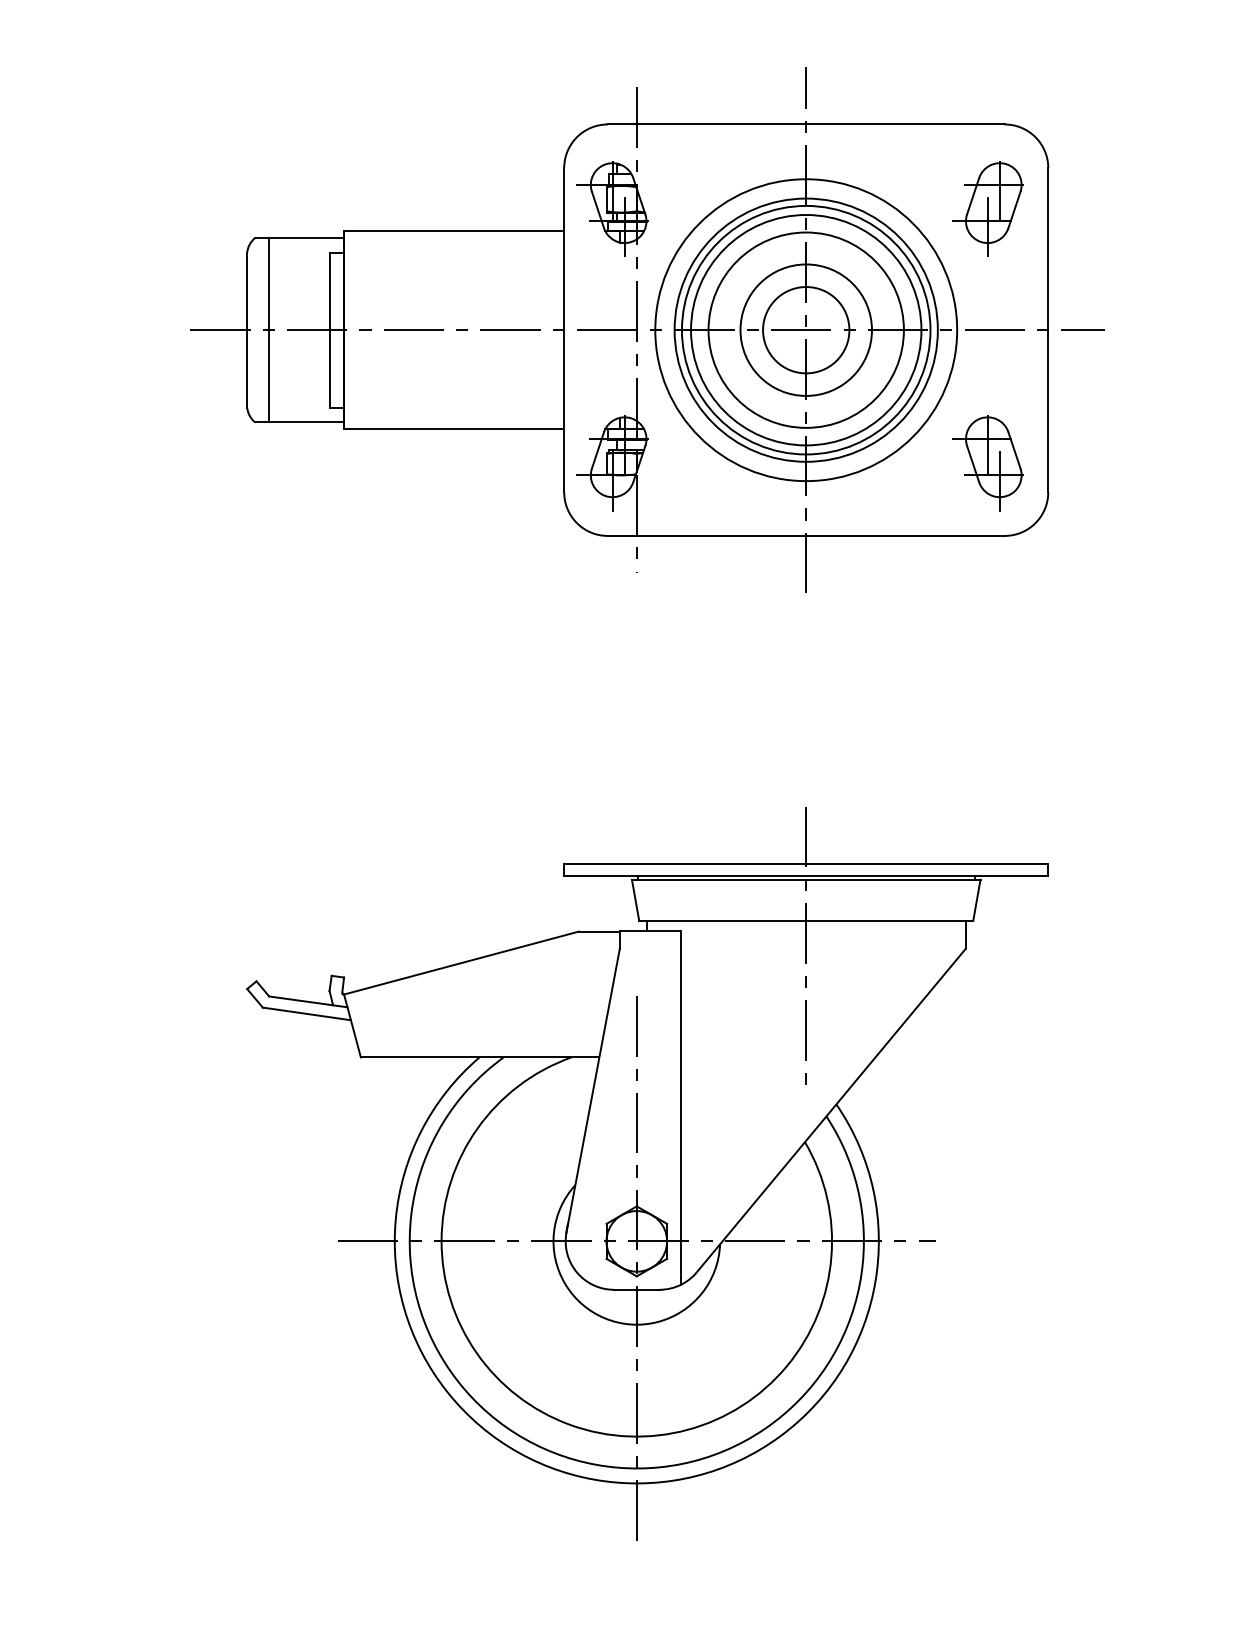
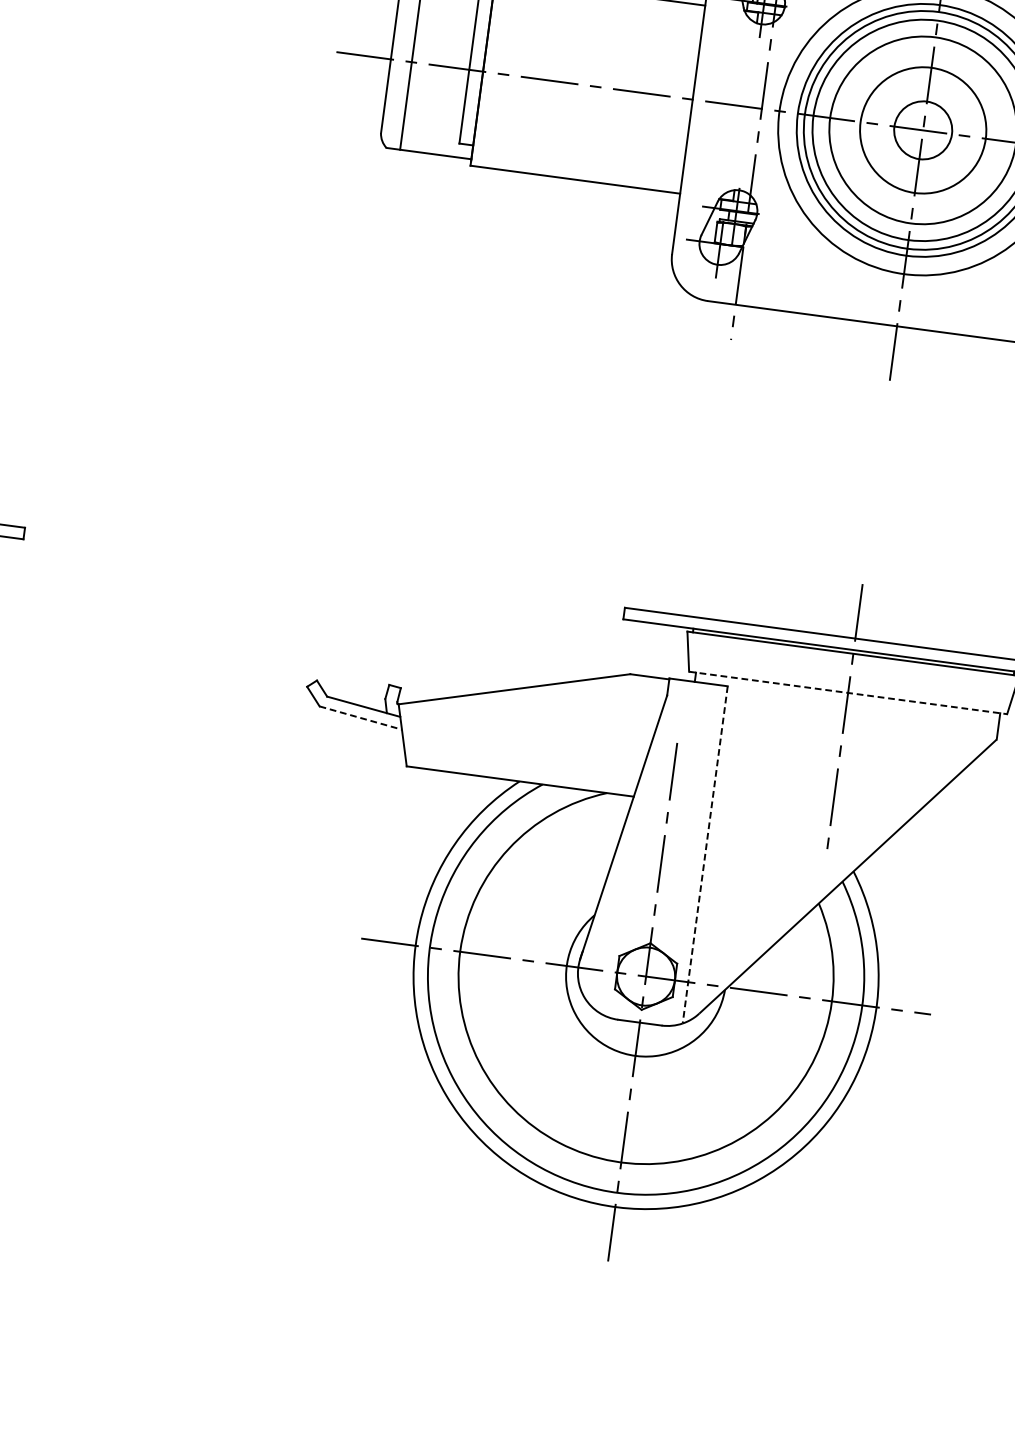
circle: (806, 330) -> (923, 130), size x0.7
line: (806, 920) -> (848, 692), solid -> dashed
line: (306, 1013) -> (360, 717), solid -> dashed
line: (681, 1108) -> (705, 855), solid -> dashed

